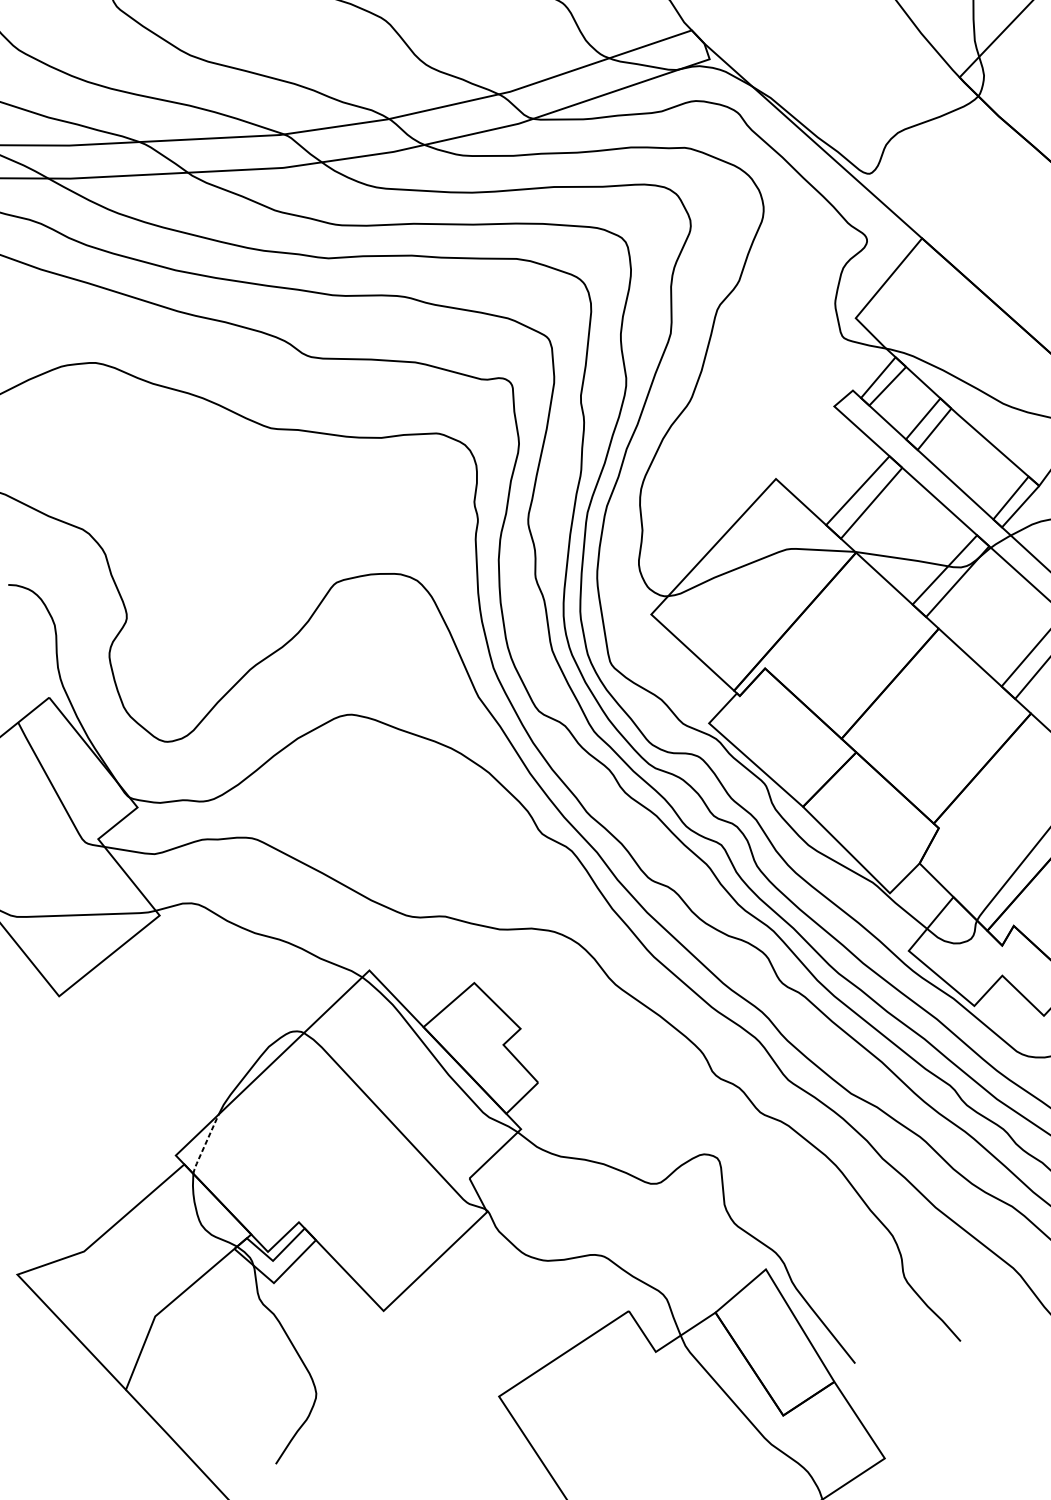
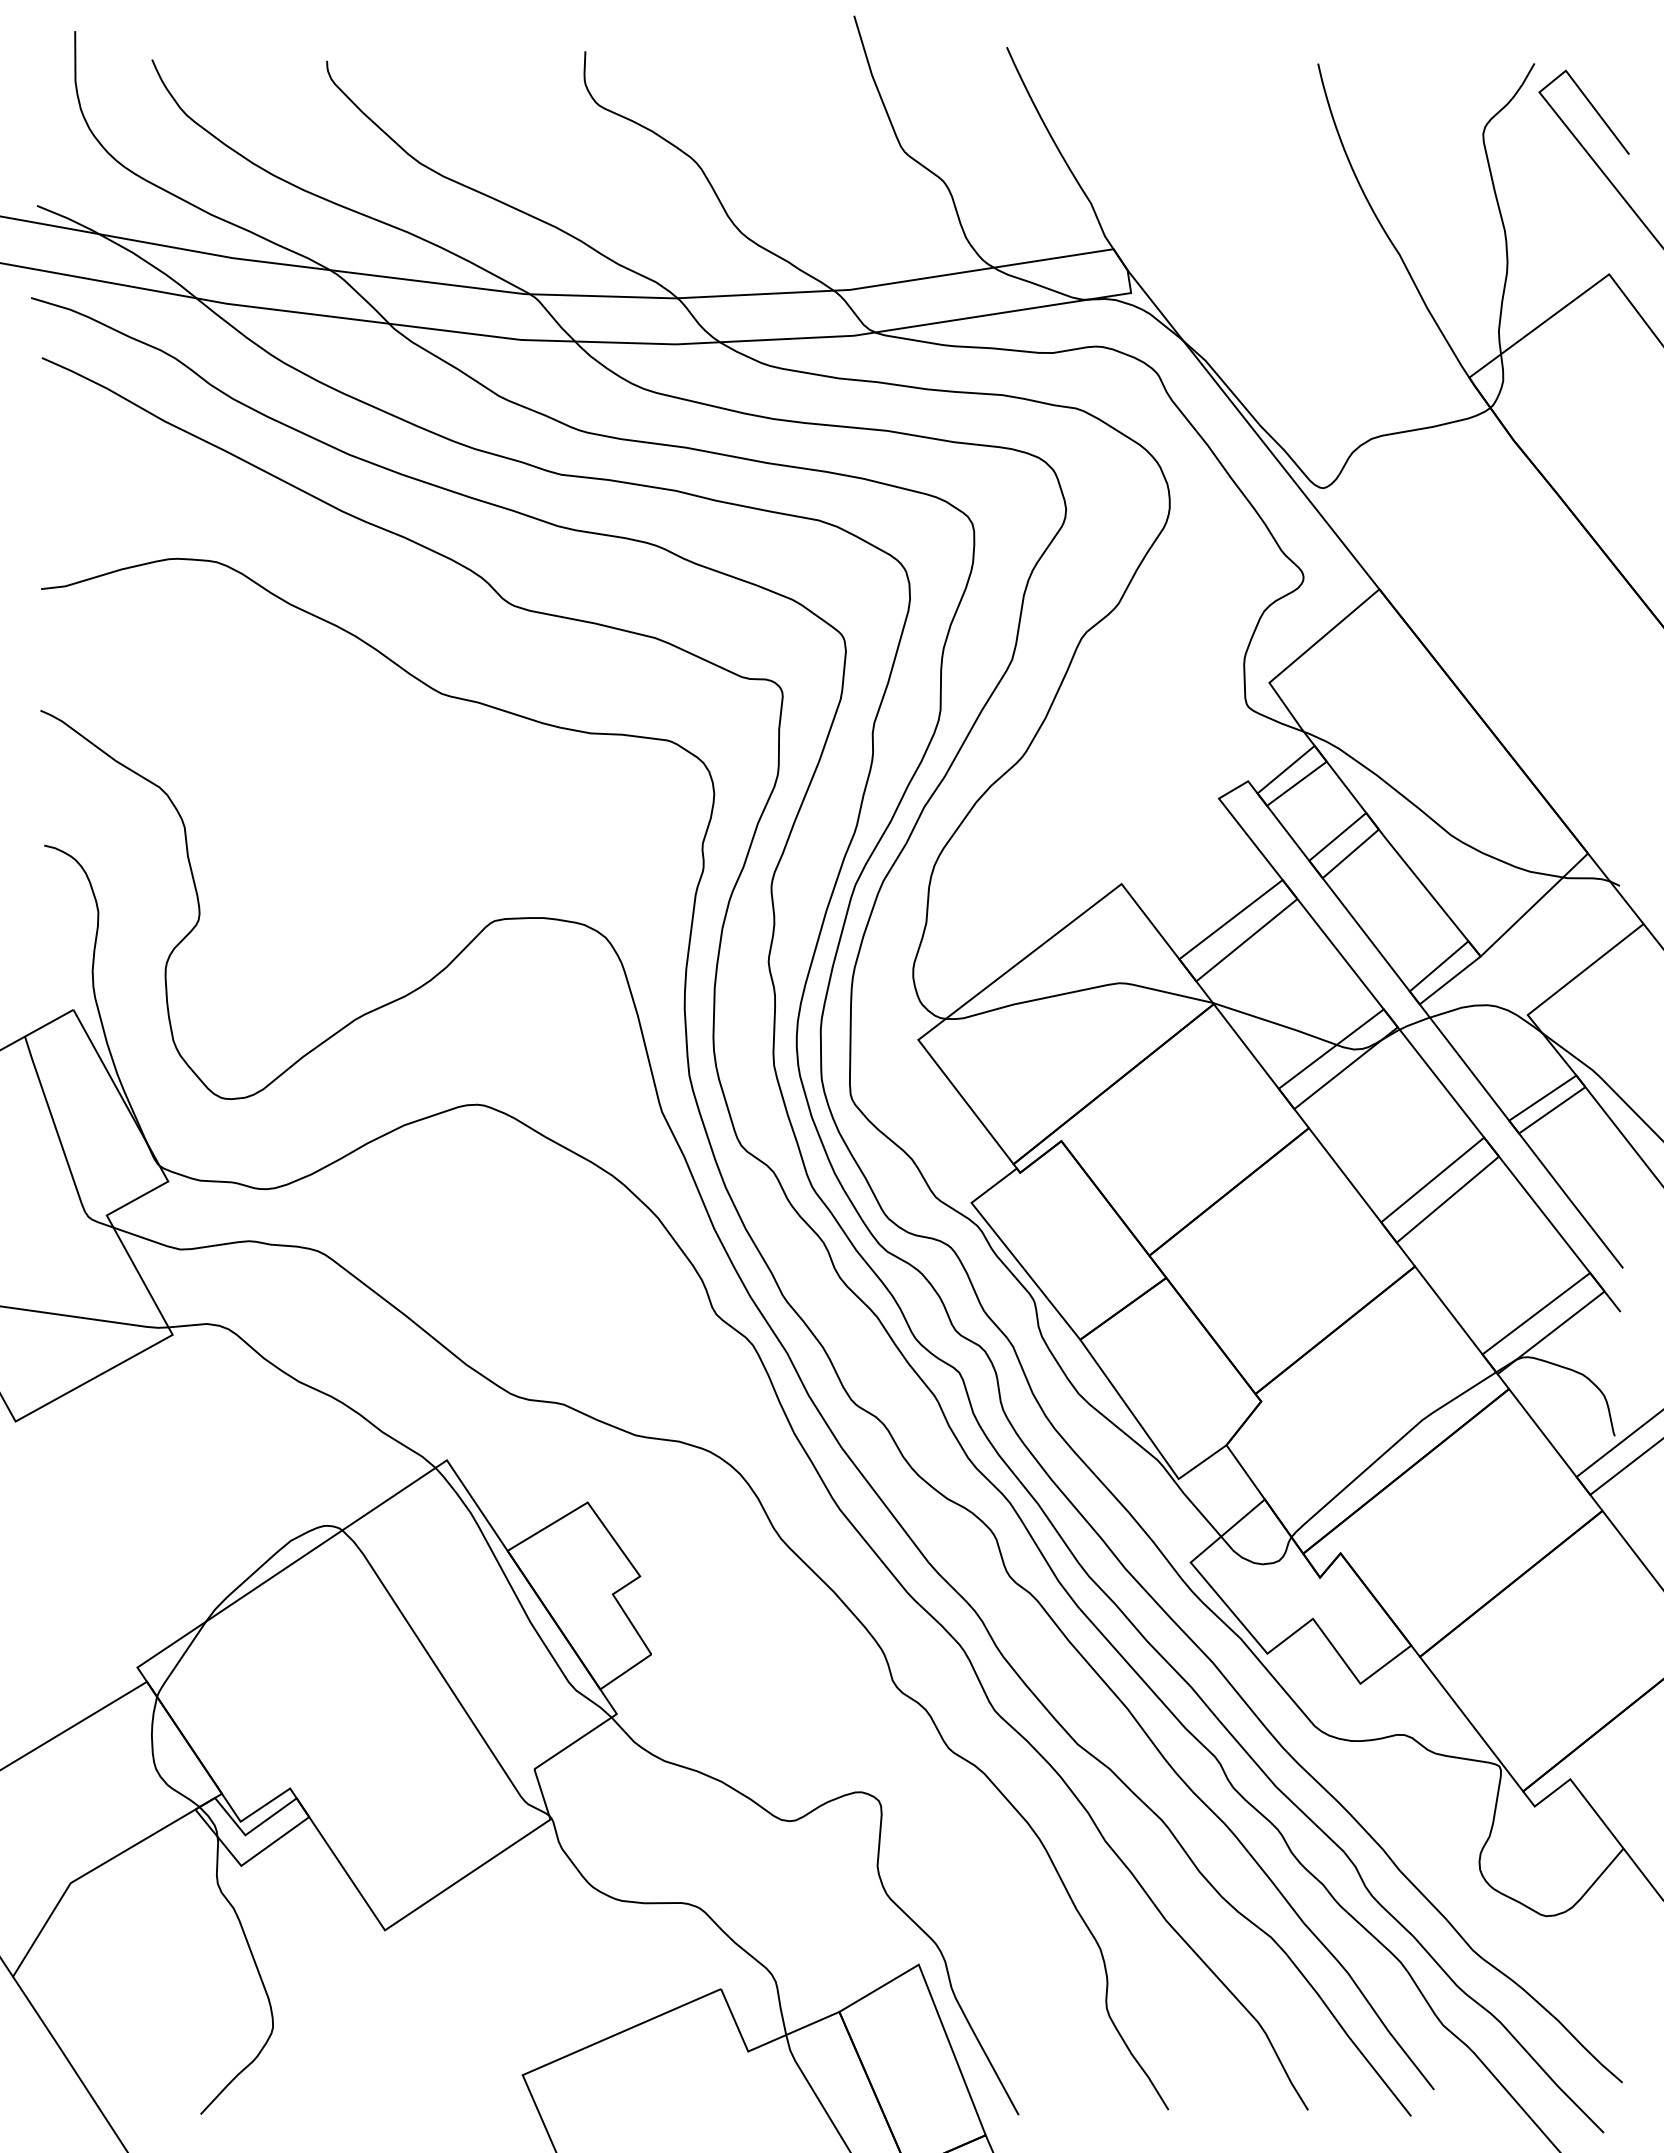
line: (205, 1145) -> (180, 1660), dashed -> solid

